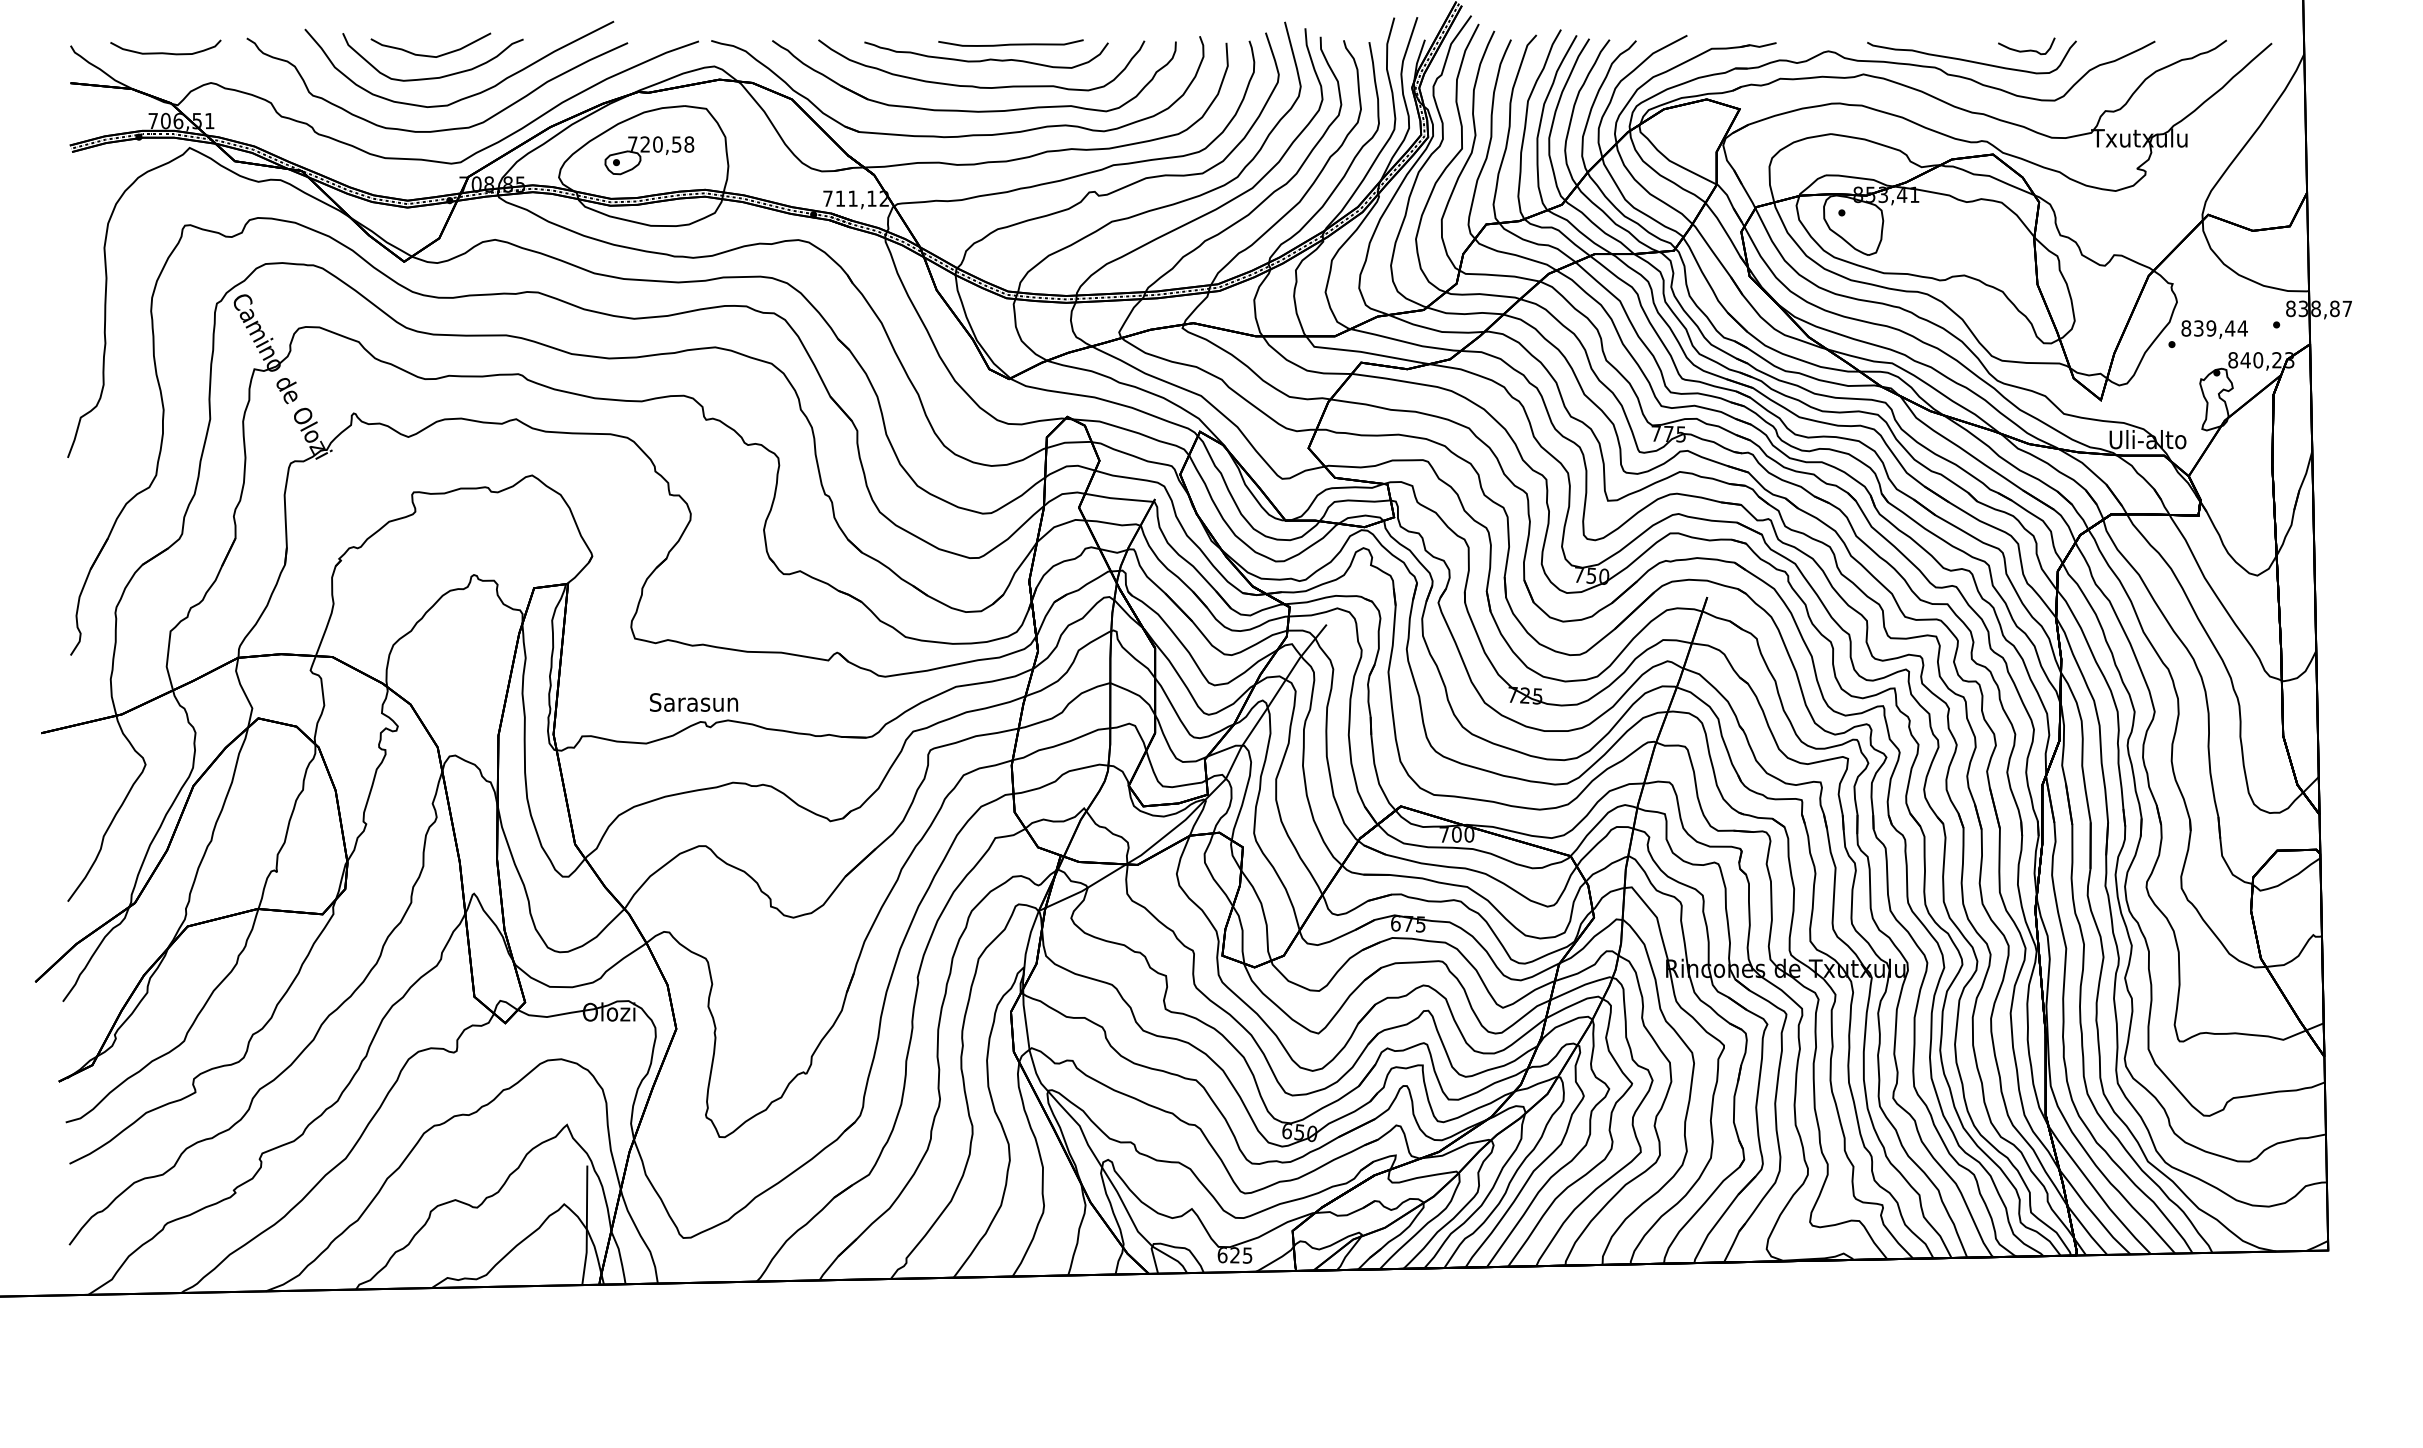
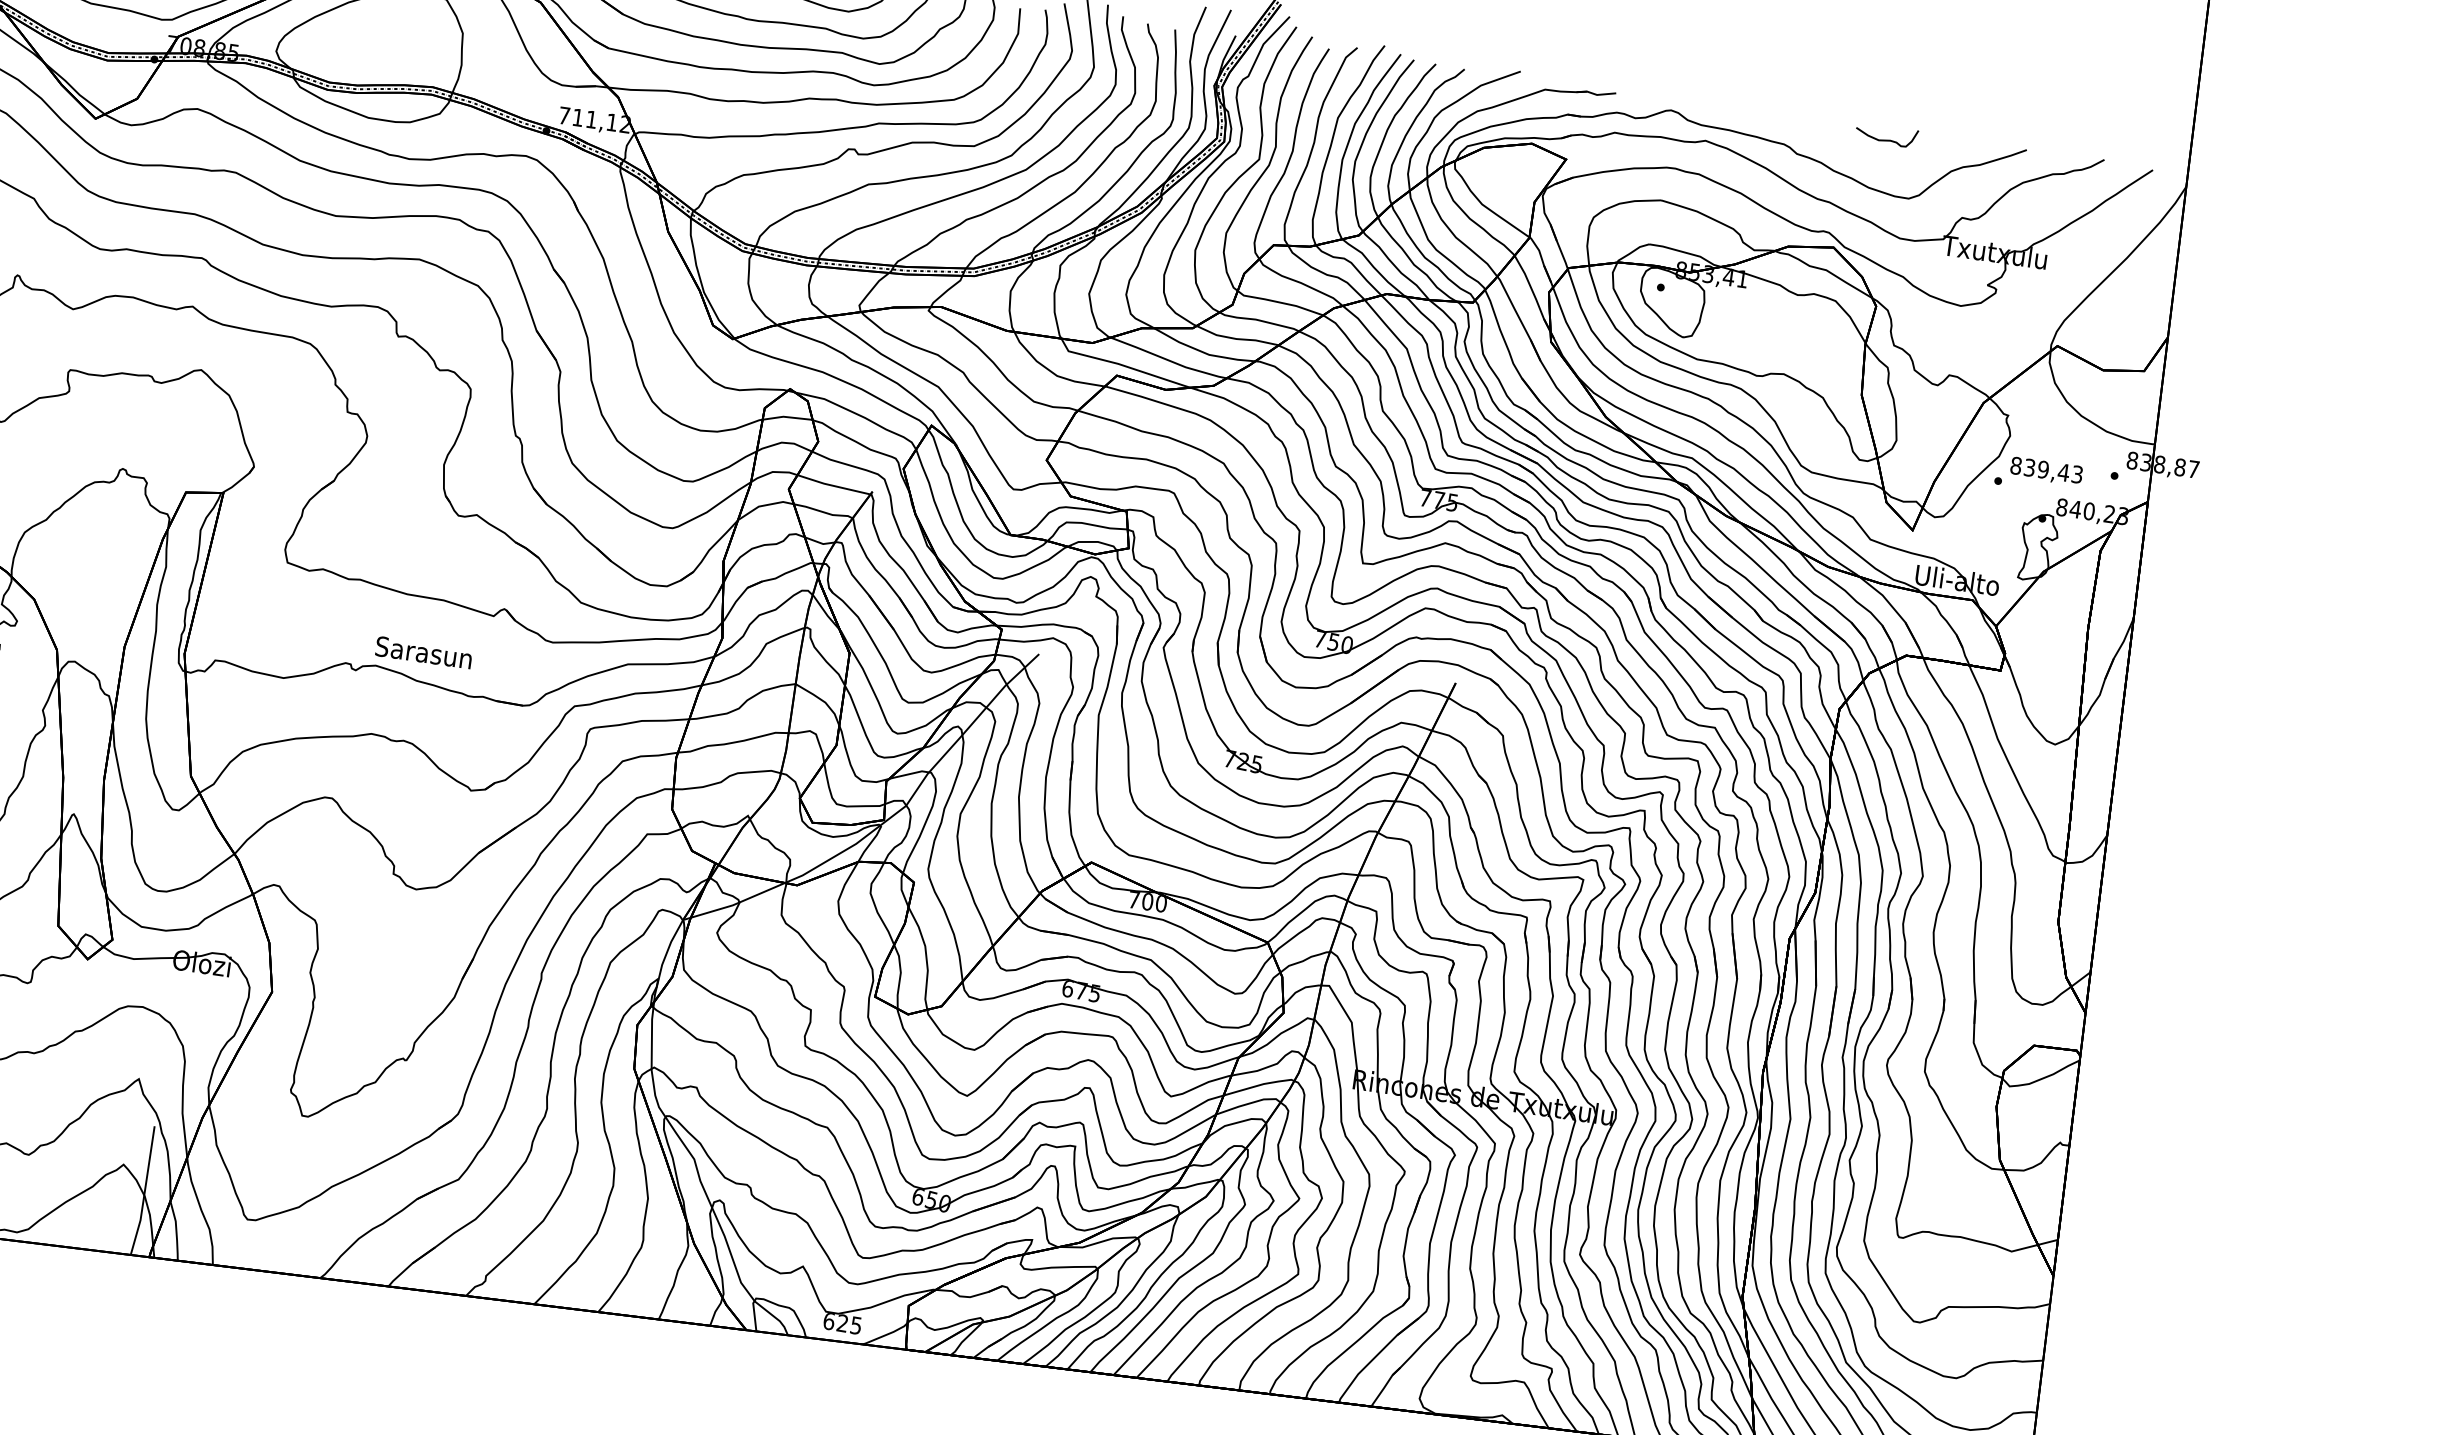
curve: (1971, 60) -> (1824, 142), removed
part: (649, 155) -> (377, 41), removed
text: (2242, 328) -> (2077, 474), 839,44 -> 839,43
text: (694, 702) -> (424, 652), moved

